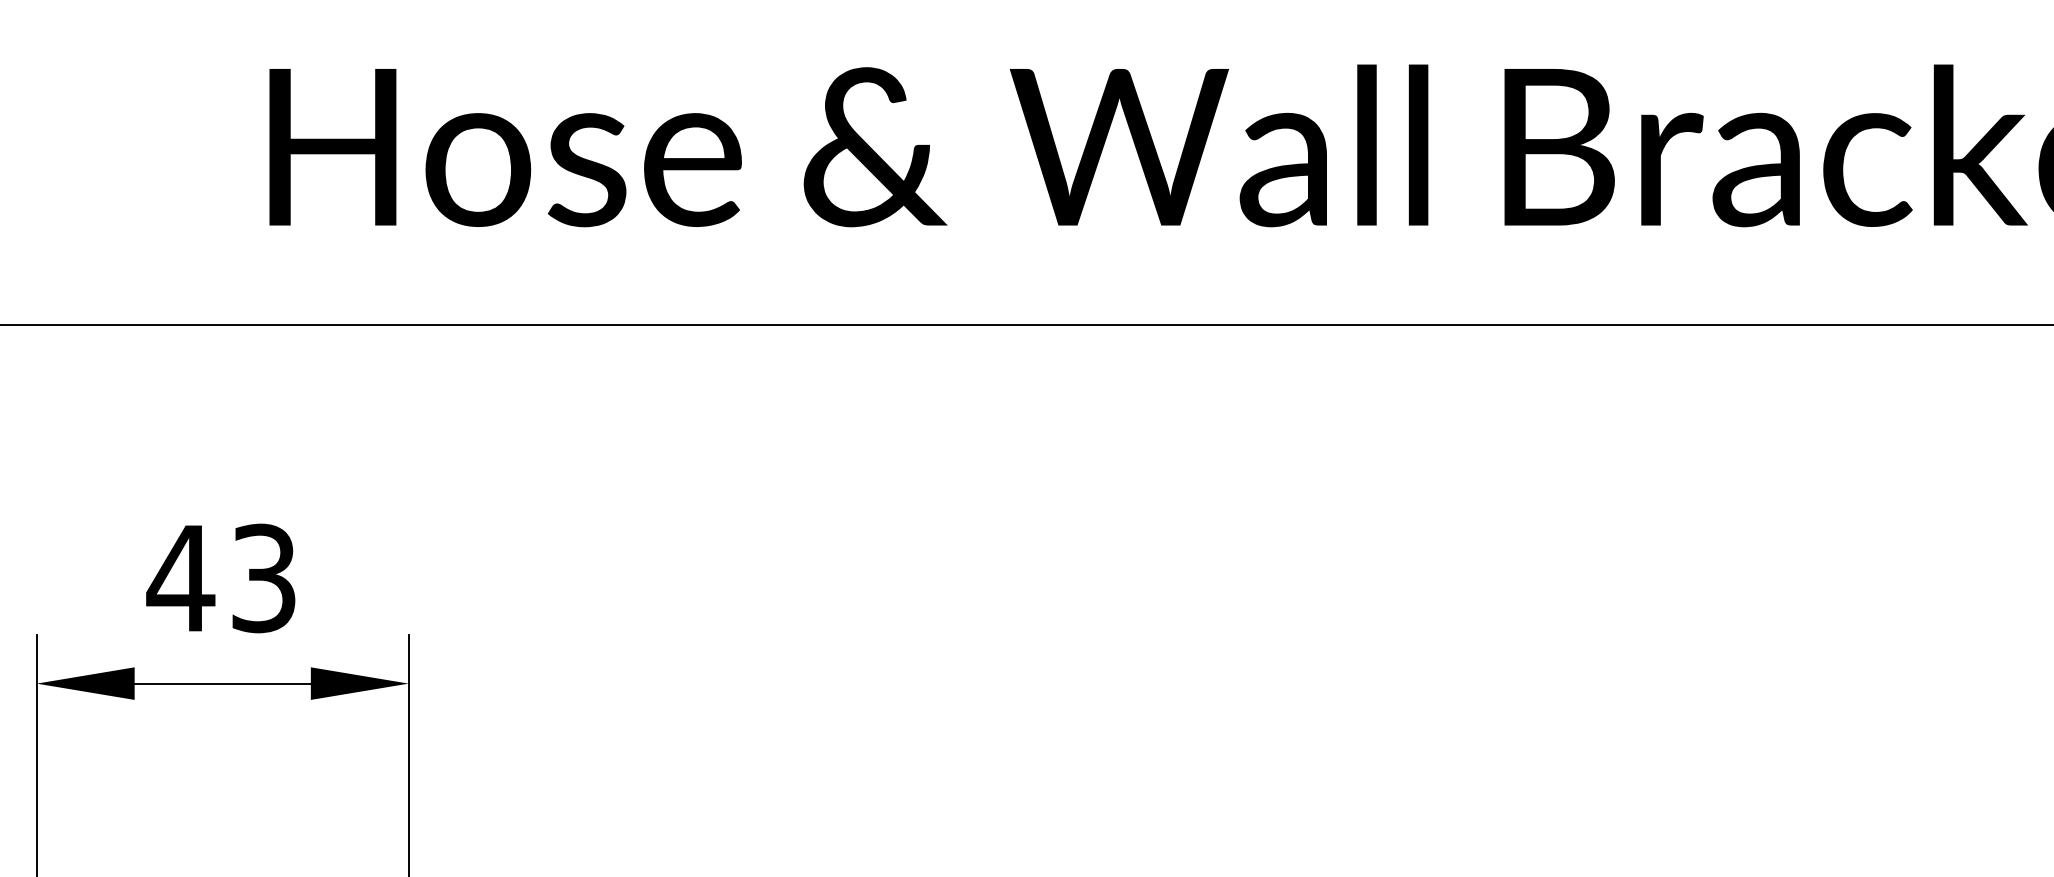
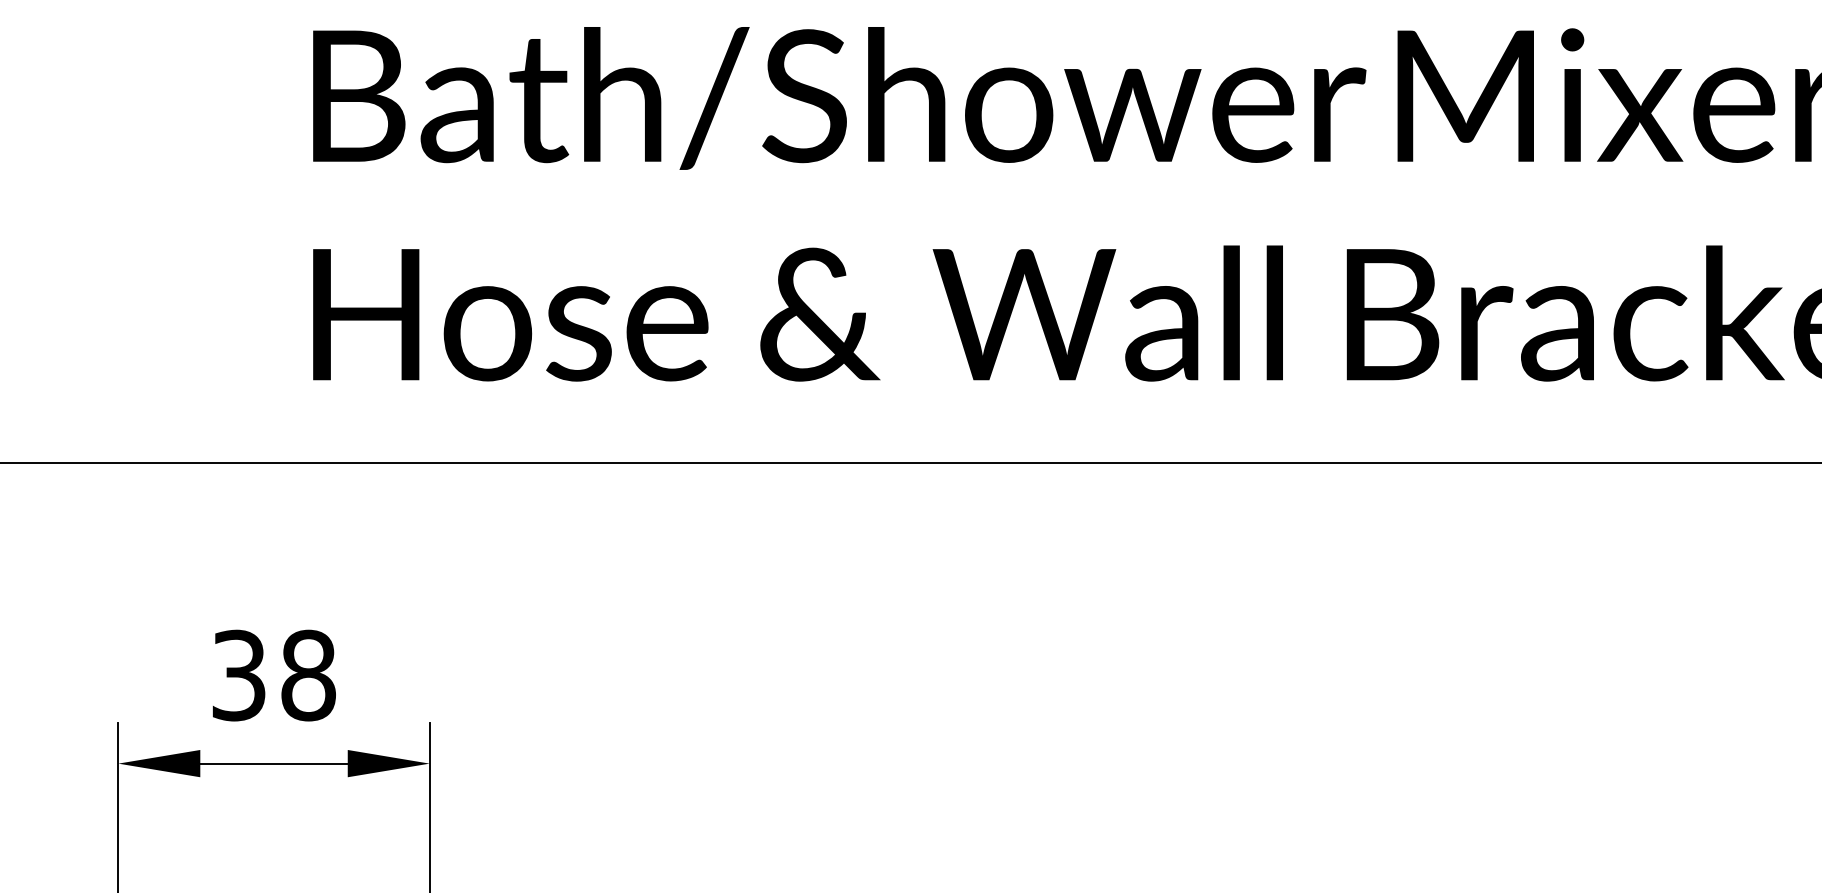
text: (220, 578) -> (272, 675), 43 -> 38

